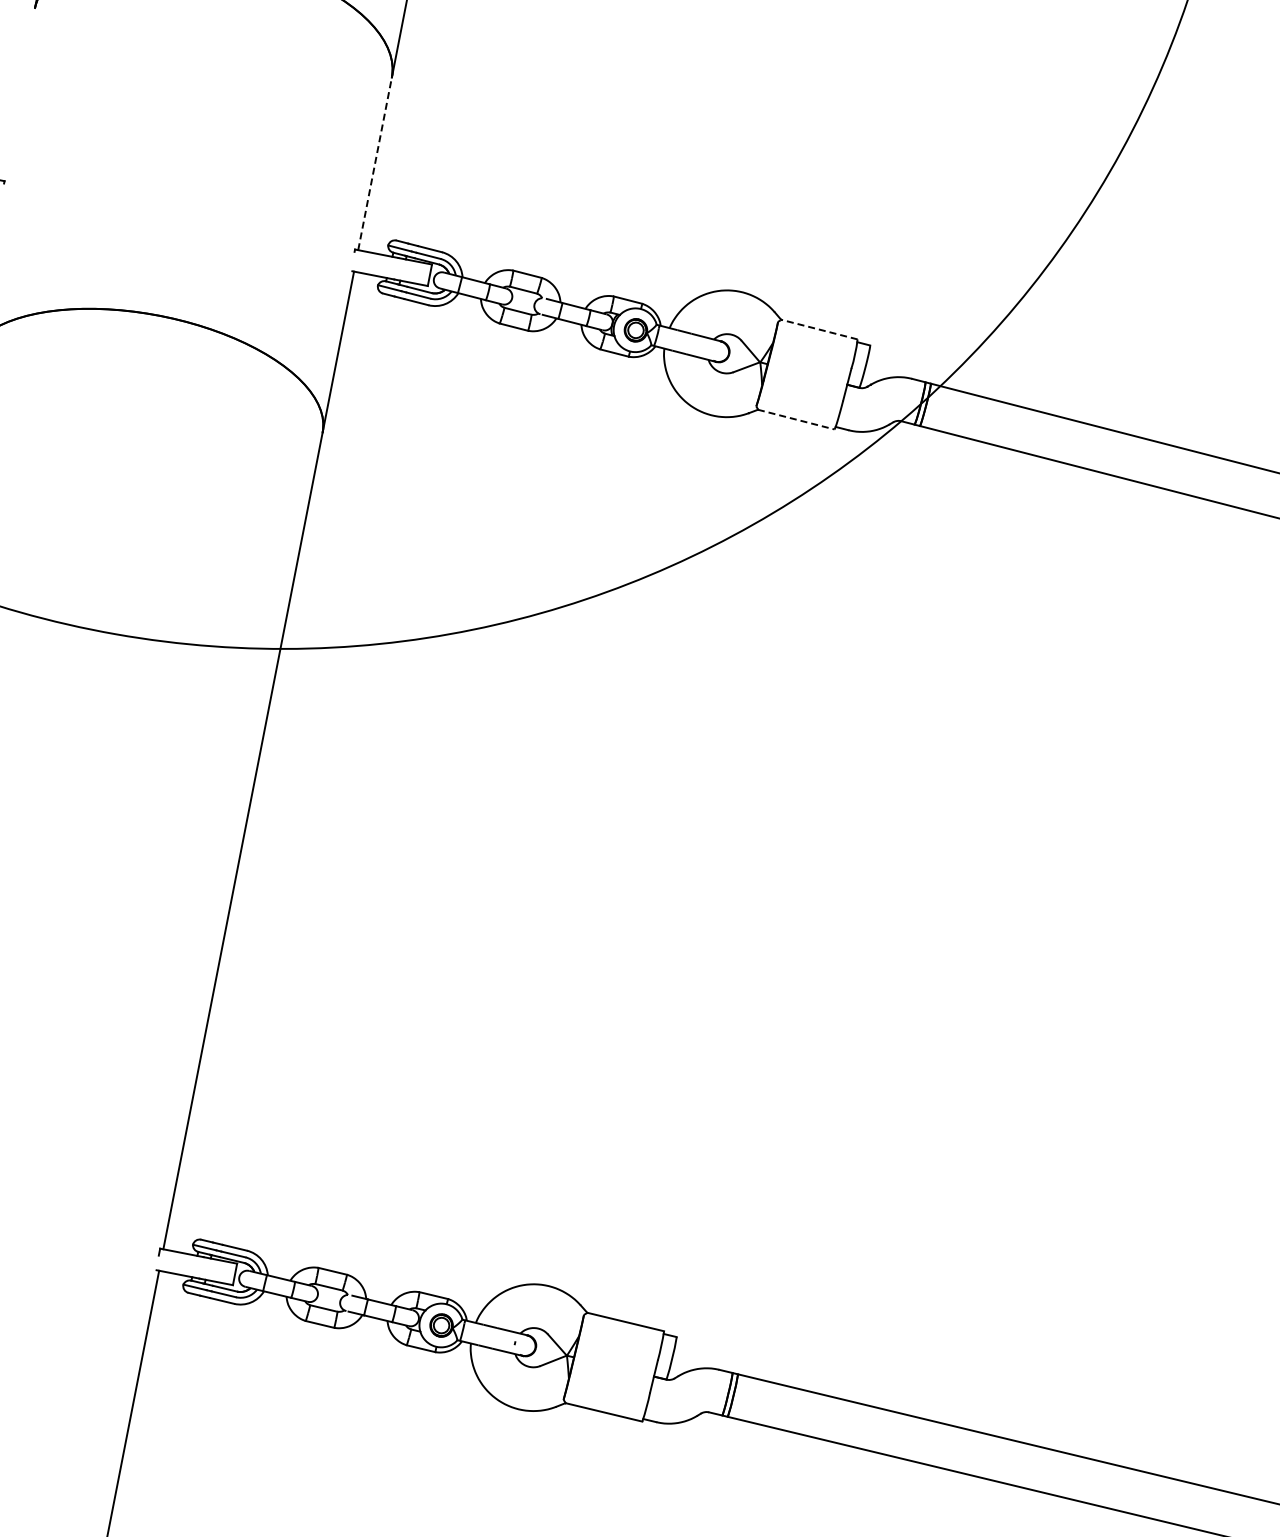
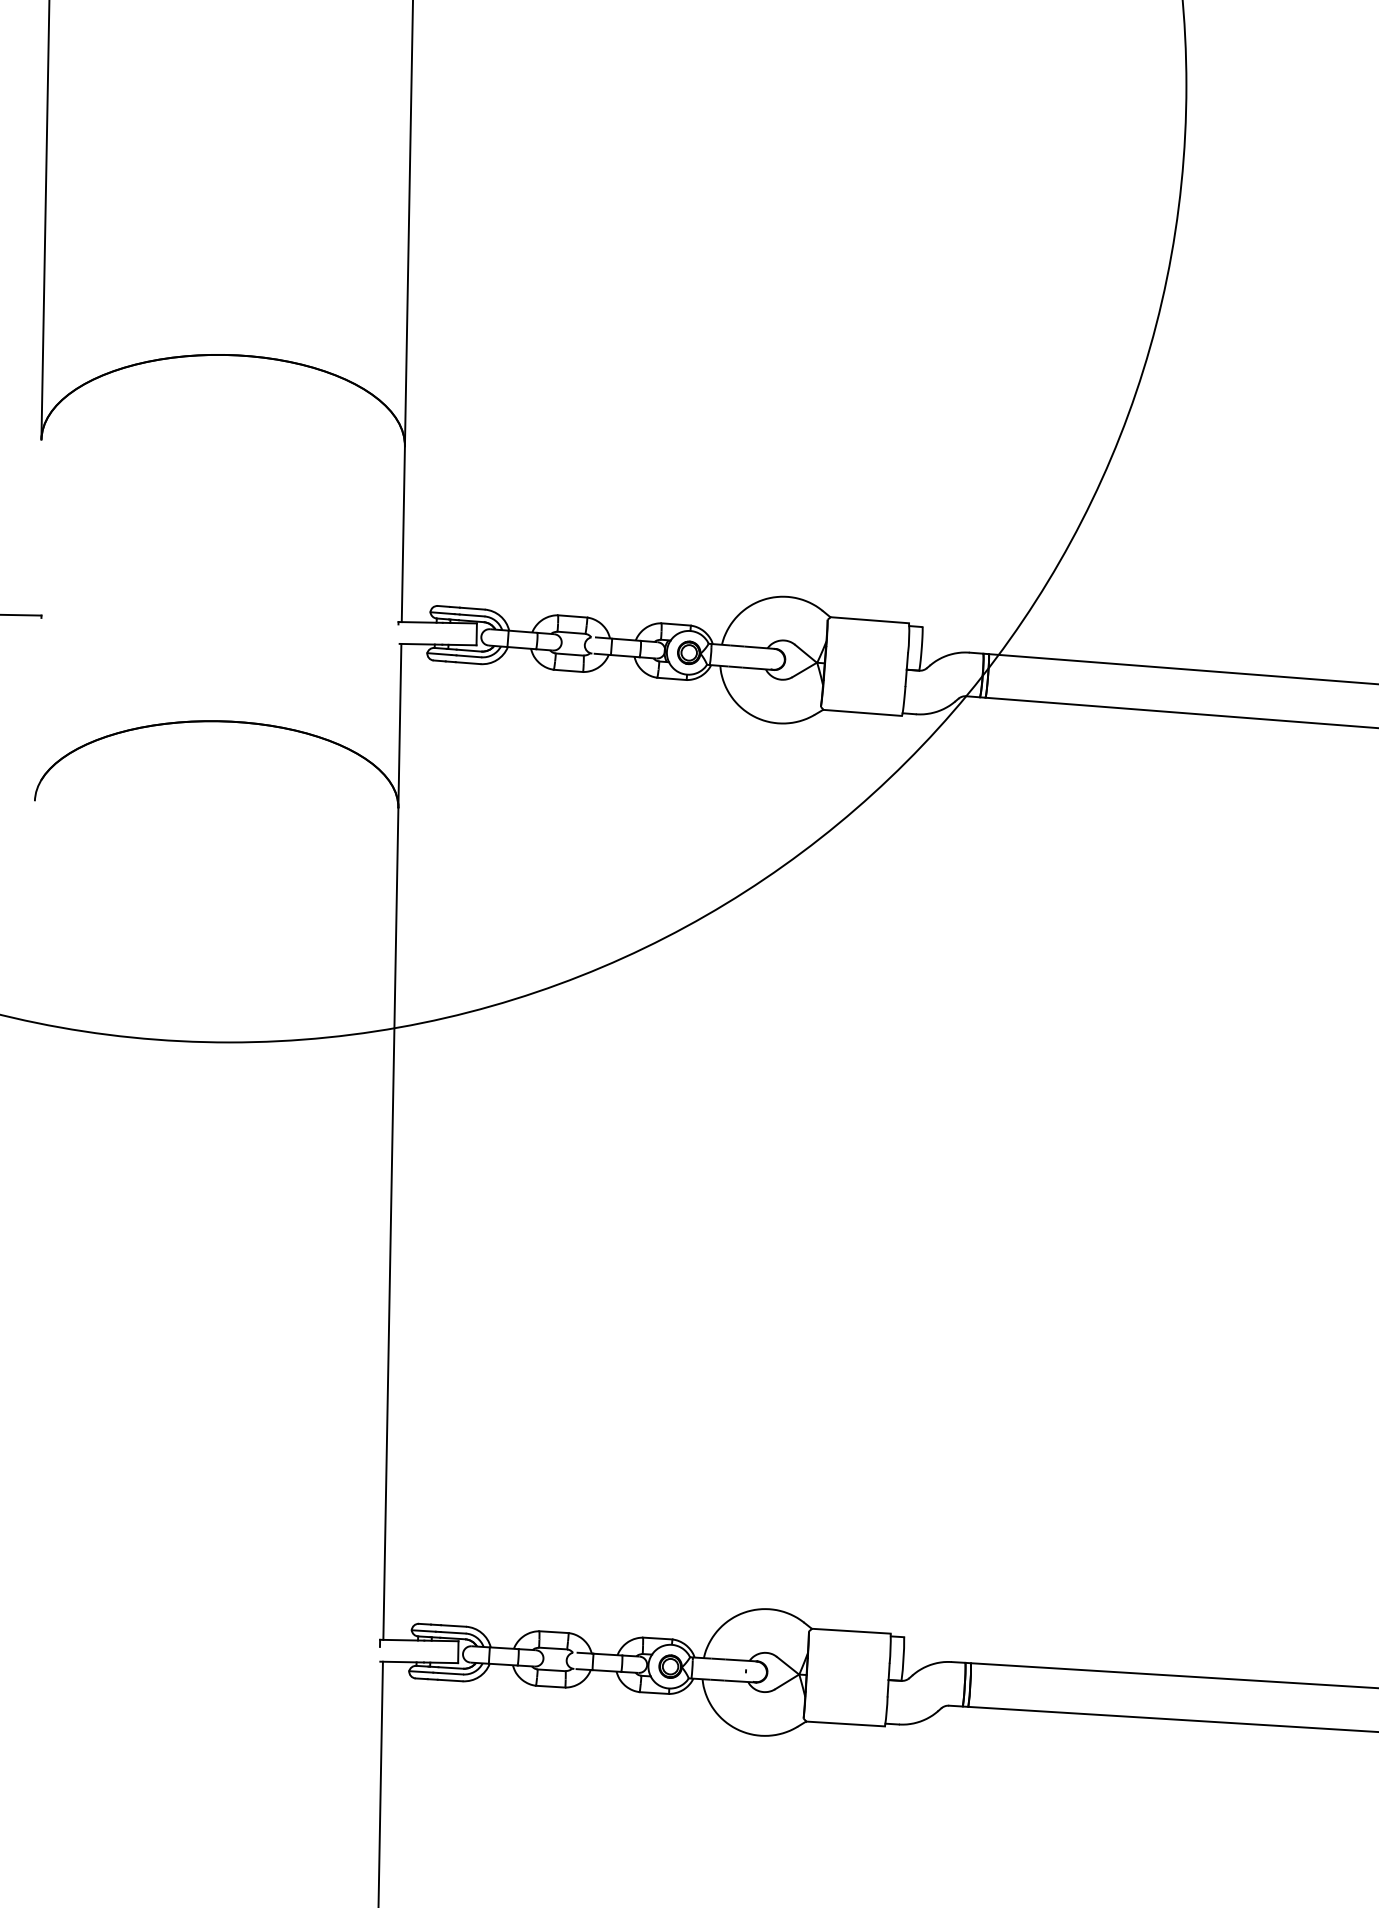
line: (375, 164) -> (403, 534), dashed -> solid
line: (819, 329) -> (869, 620), dashed -> solid
line: (796, 419) -> (862, 712), dashed -> solid

